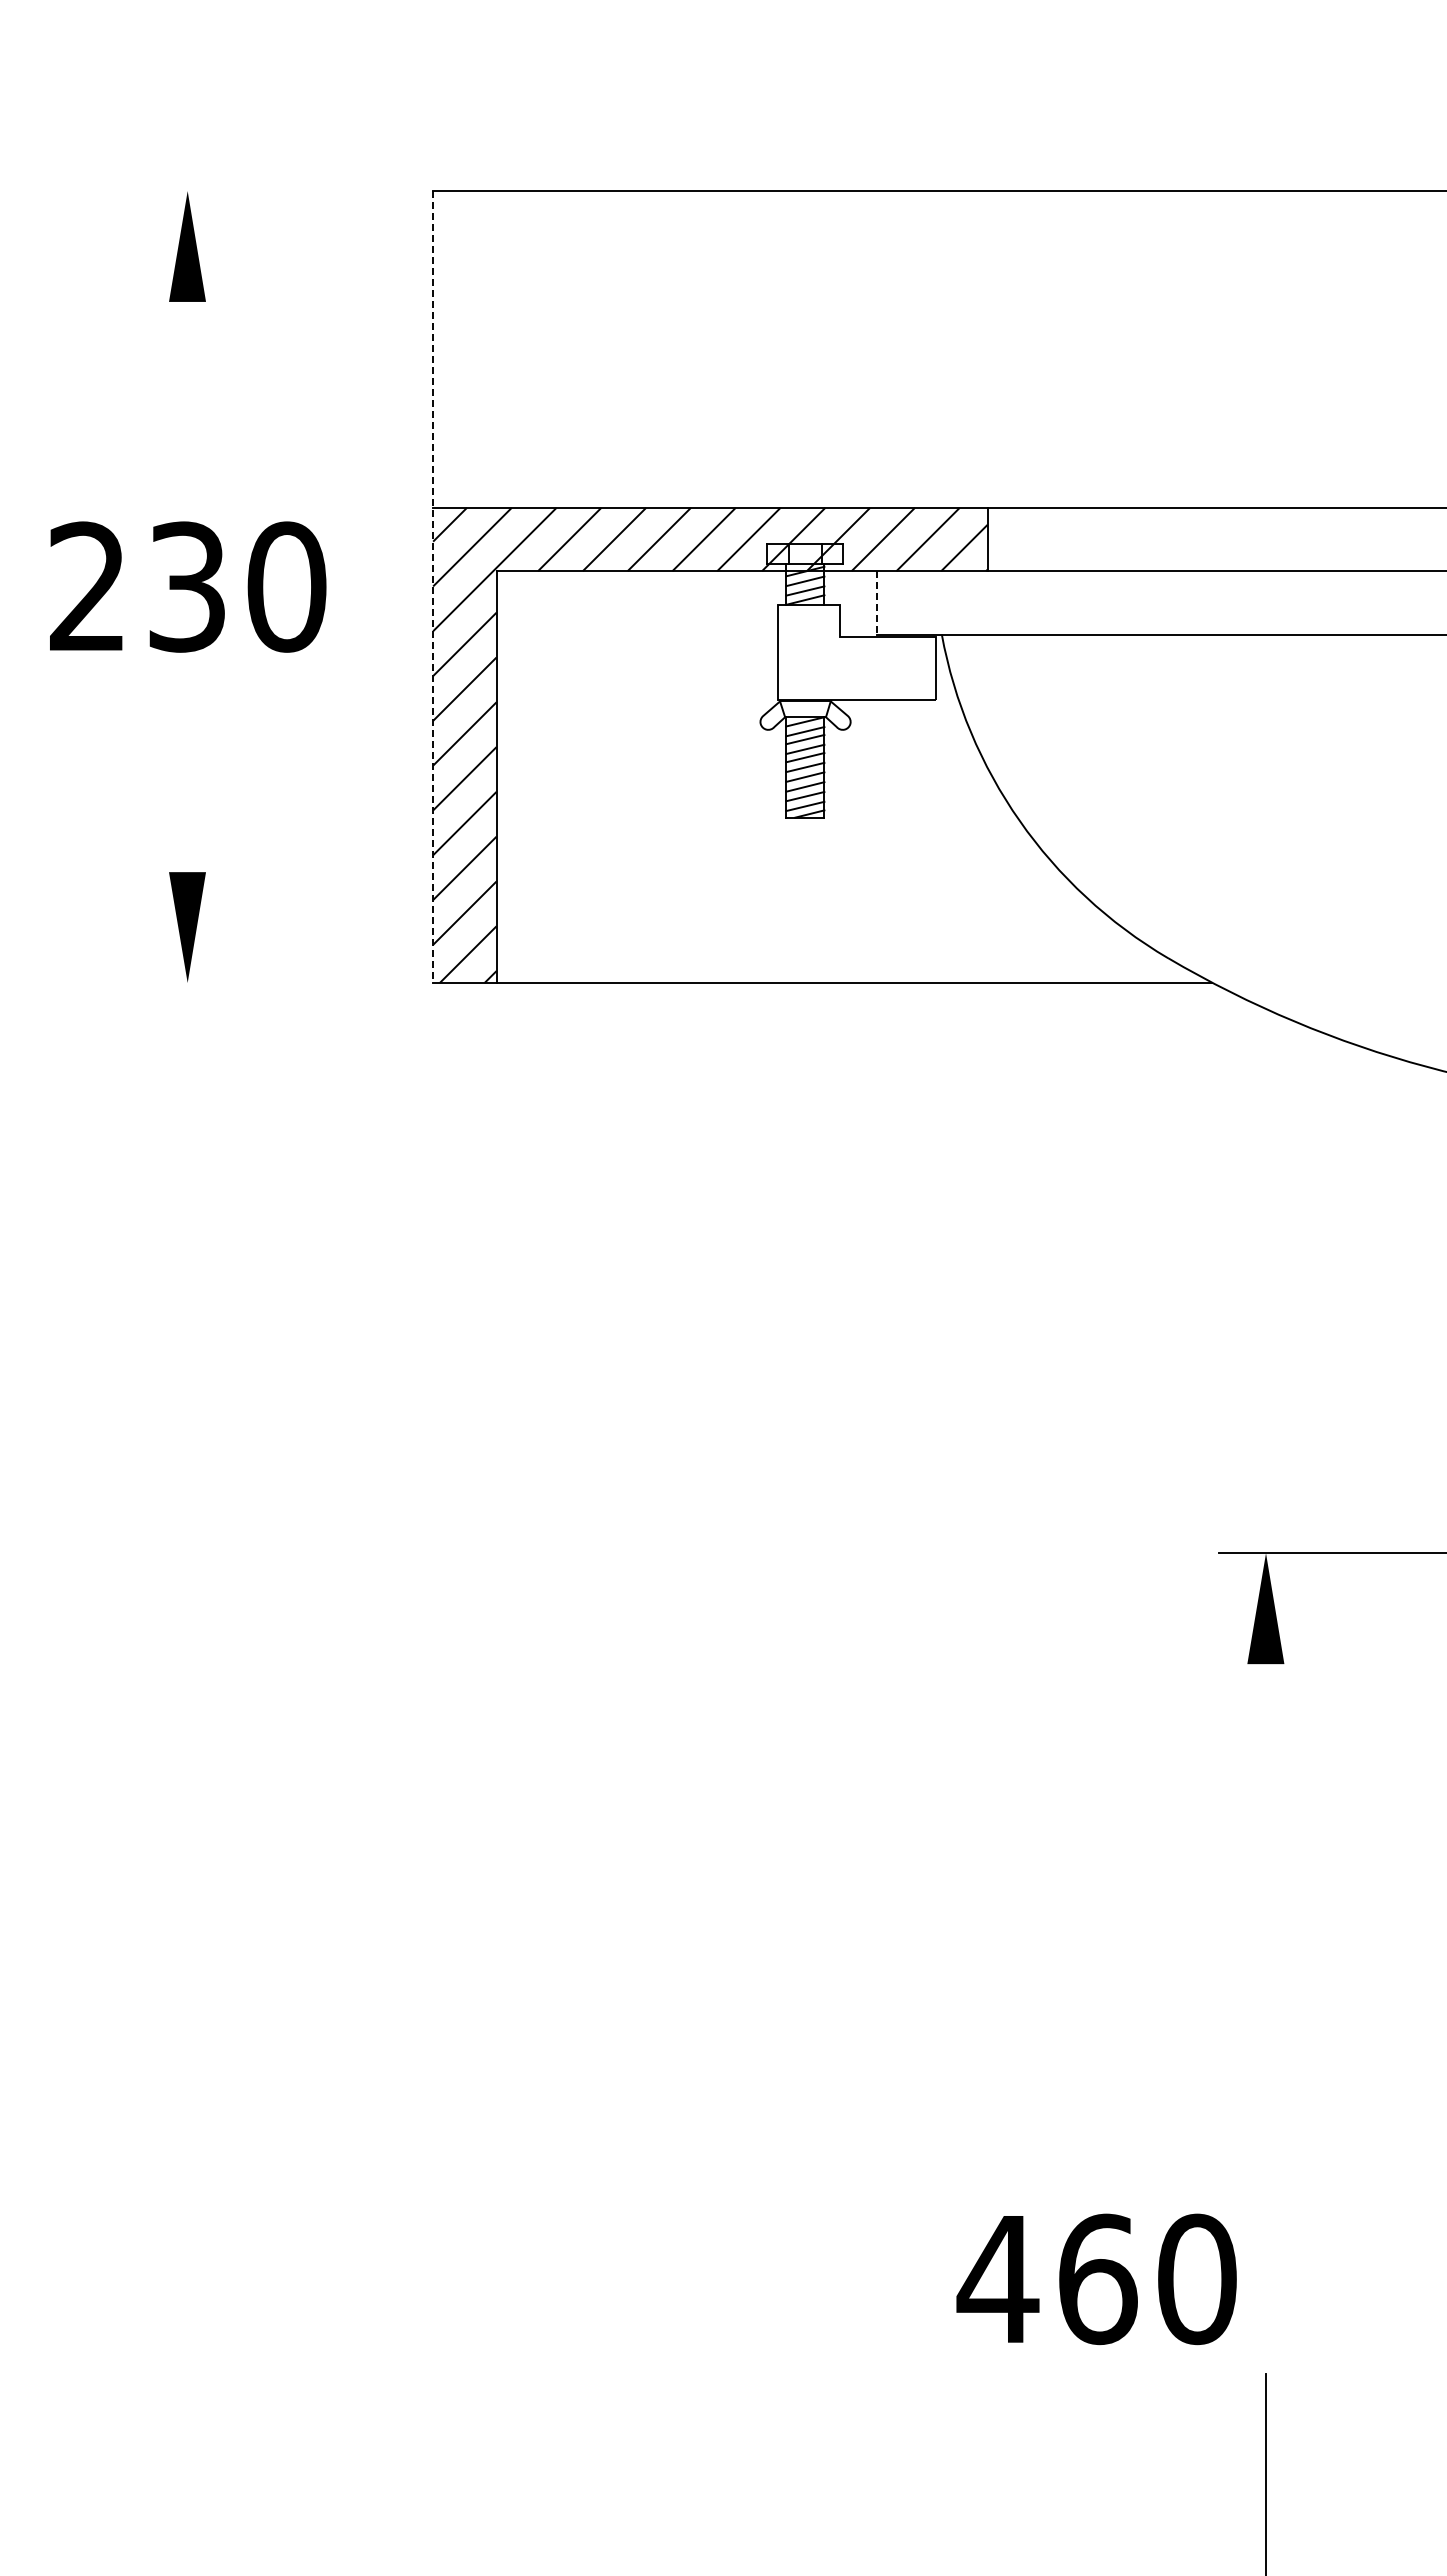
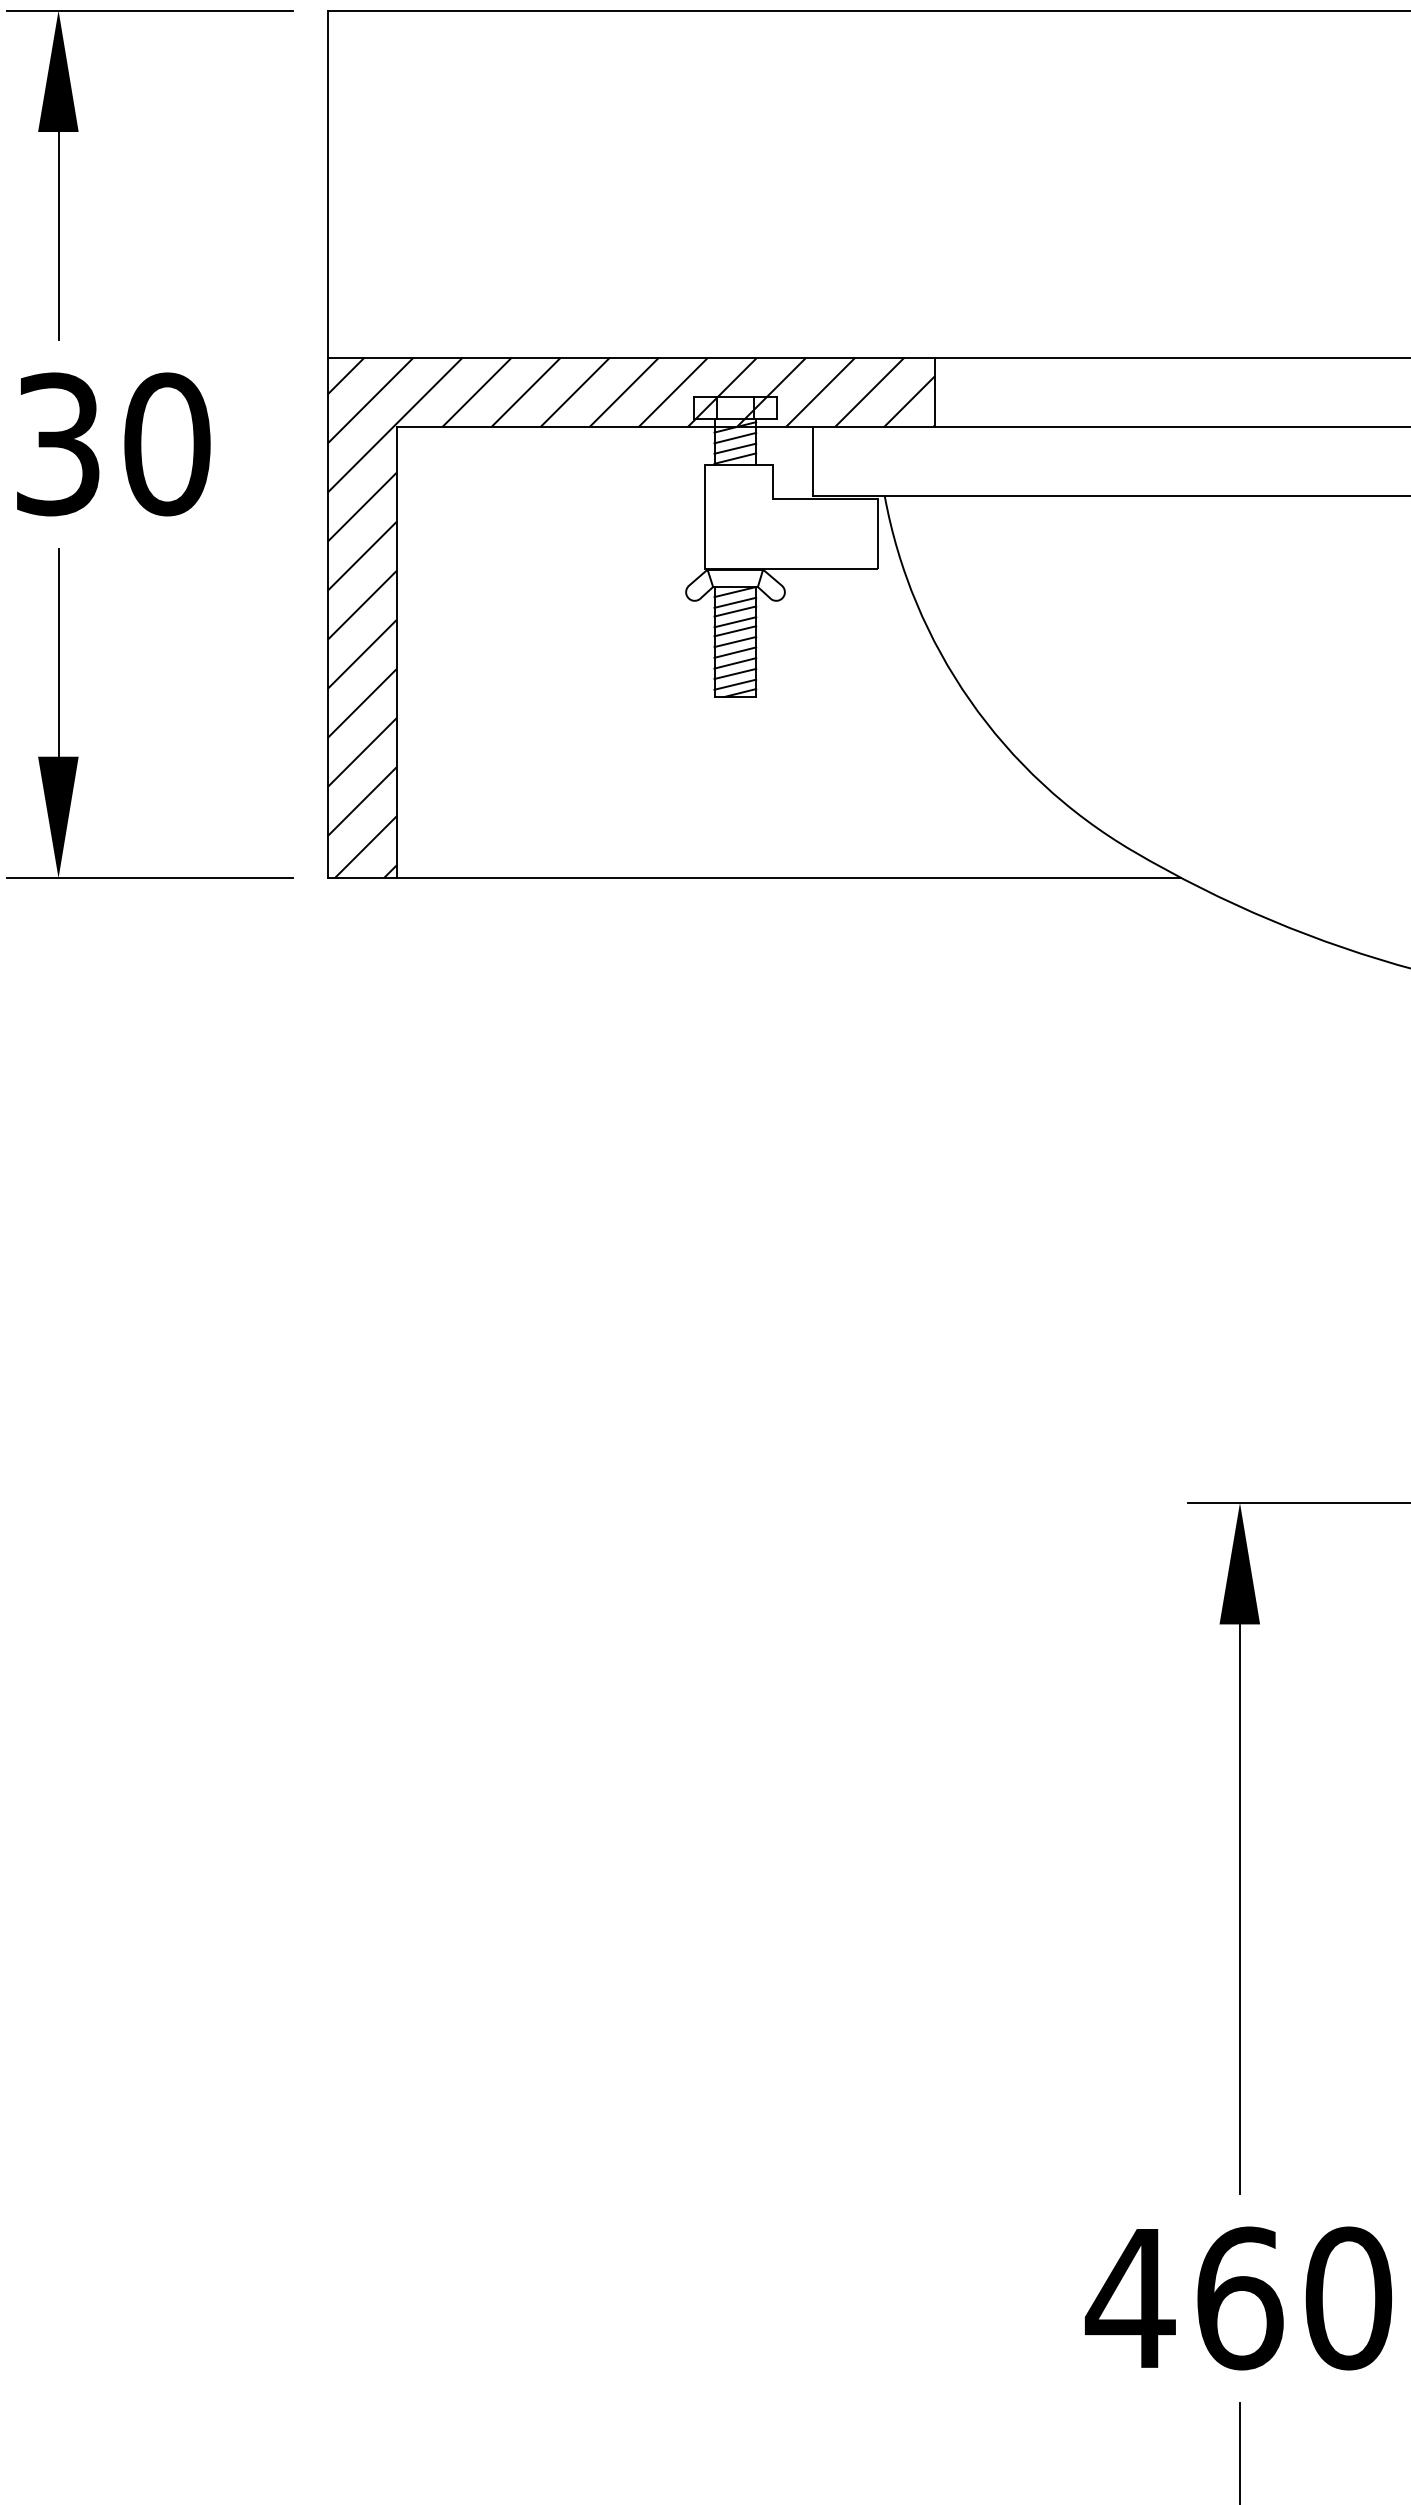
line: (270, 191) -> (149, 11), added
line: (187, 396) -> (58, 235), added
line: (433, 587) -> (327, 444), dashed -> solid
line: (876, 602) -> (813, 461), dashed -> solid
line: (187, 777) -> (58, 653), added
line: (270, 983) -> (149, 878), added
line: (1266, 1924) -> (1240, 1909), added
text: (1096, 2279) -> (1238, 2298), moved

